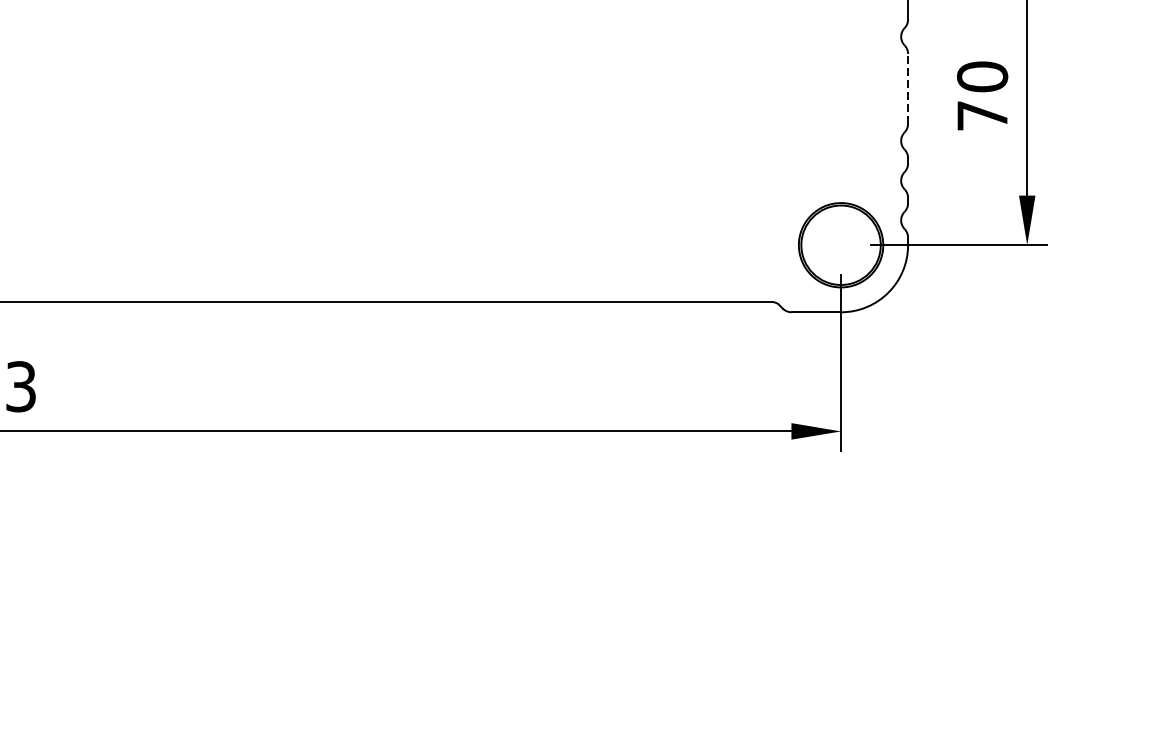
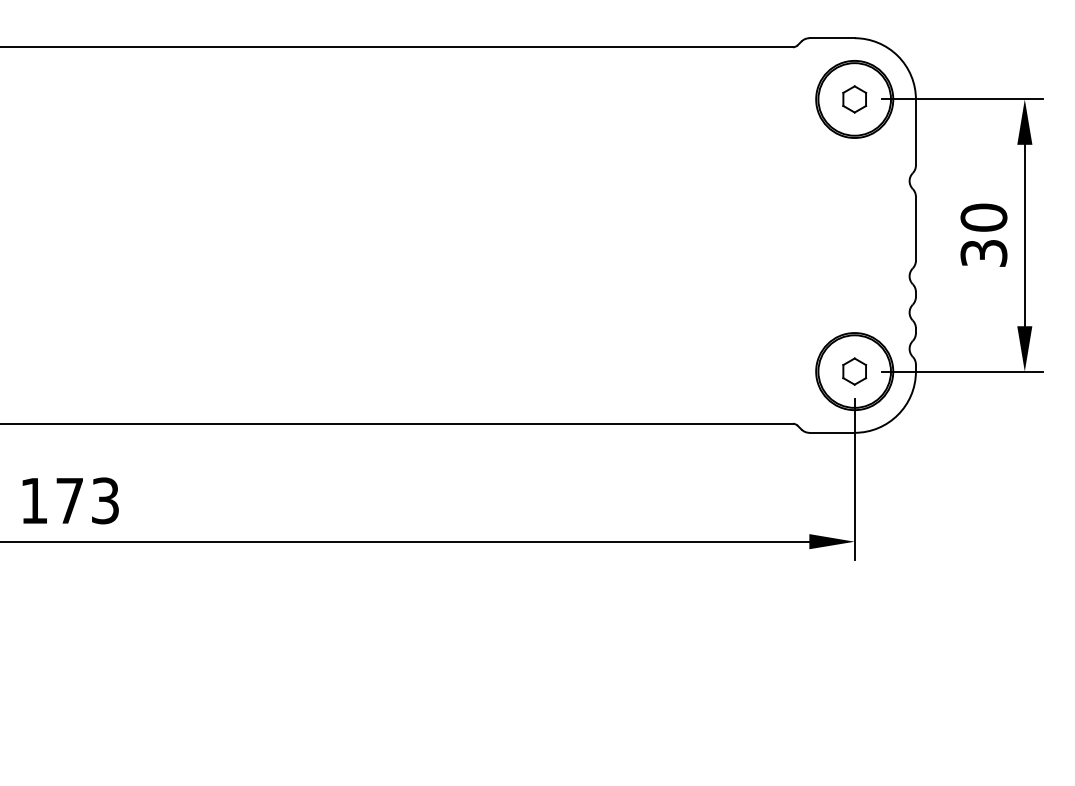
line: (907, 88) -> (915, 228), dashed -> solid
text: (982, 116) -> (983, 253), 70 -> 30
part: (840, 245) -> (854, 371), added

